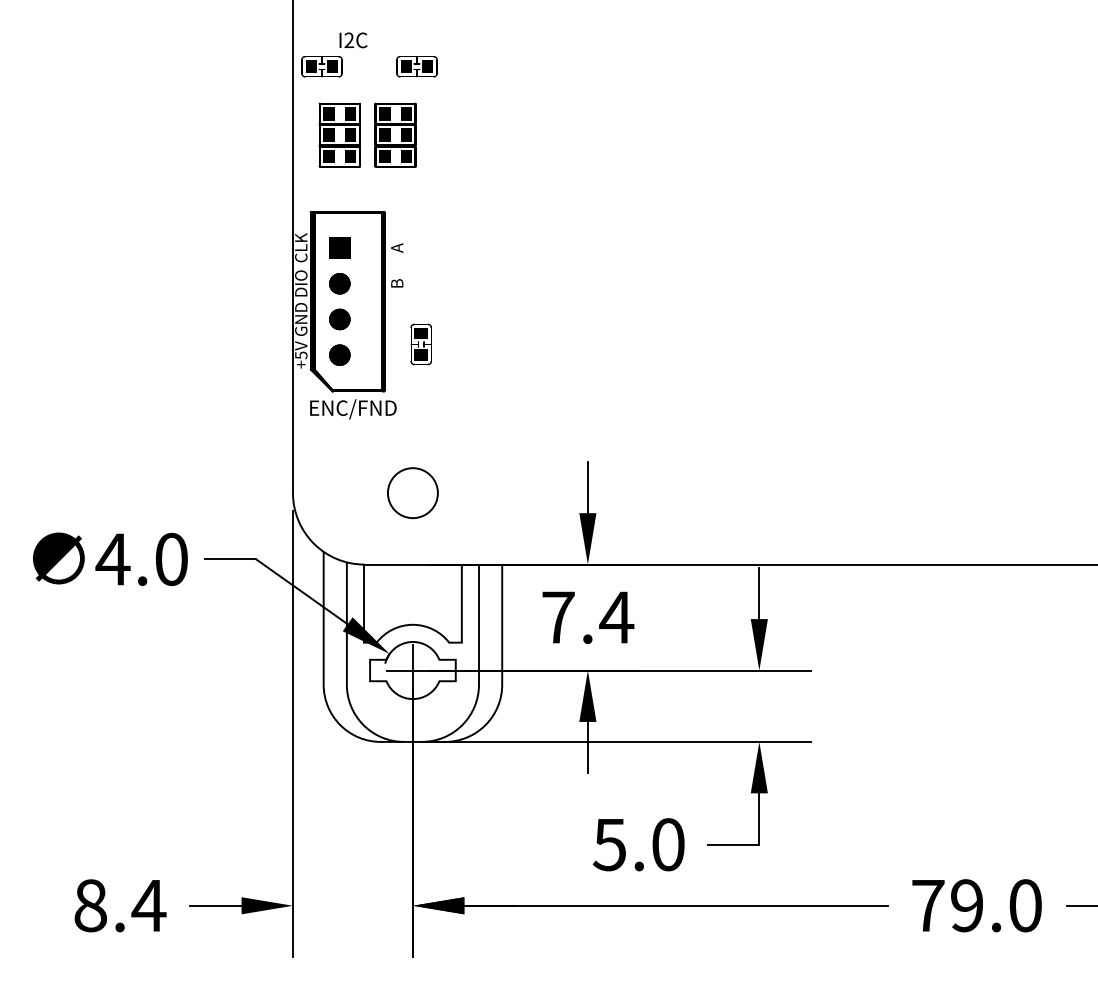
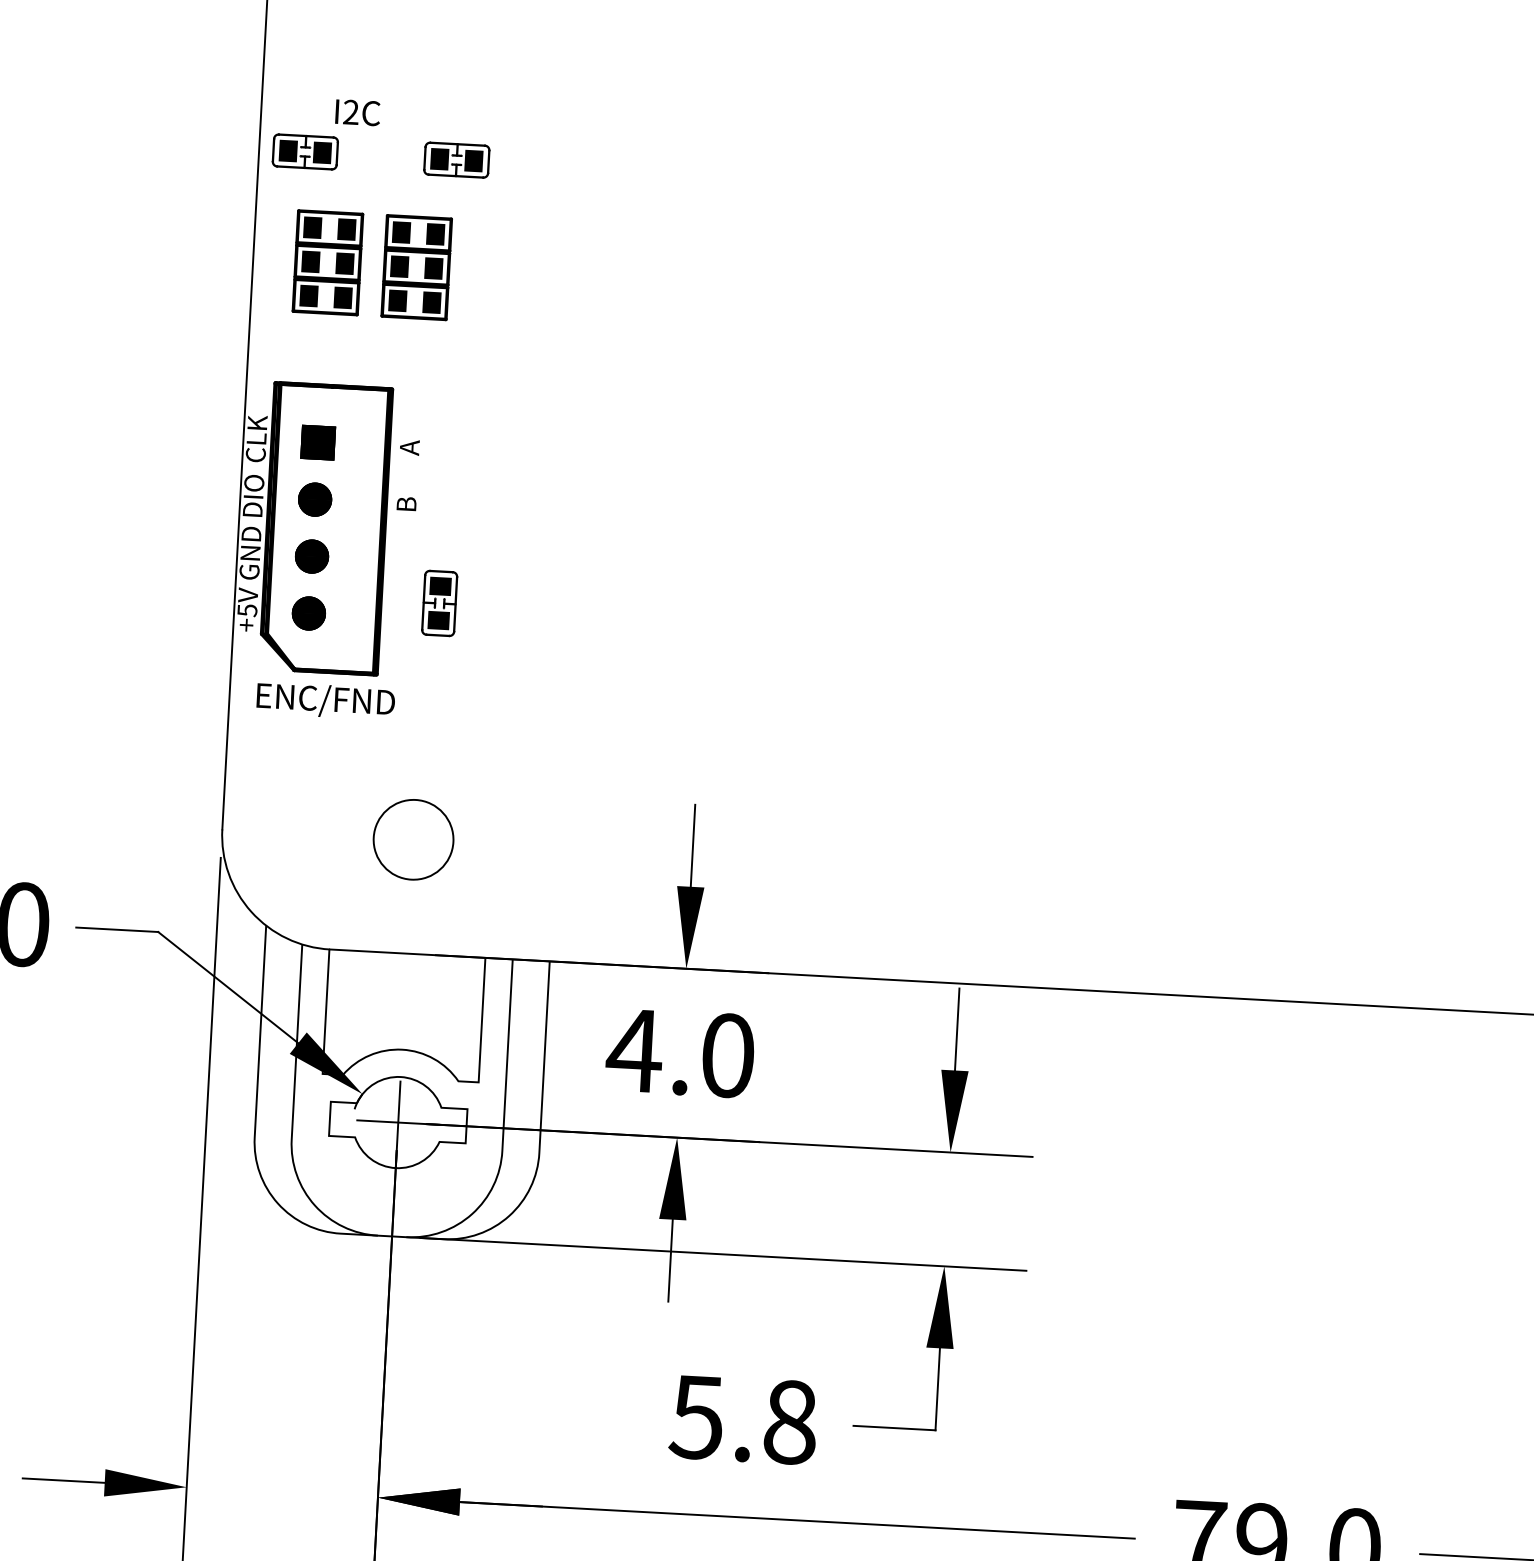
text: (587, 617) -> (681, 1053), 7.4 -> 4.0
text: (668, 844) -> (790, 1422), 5.0 -> 5.8

